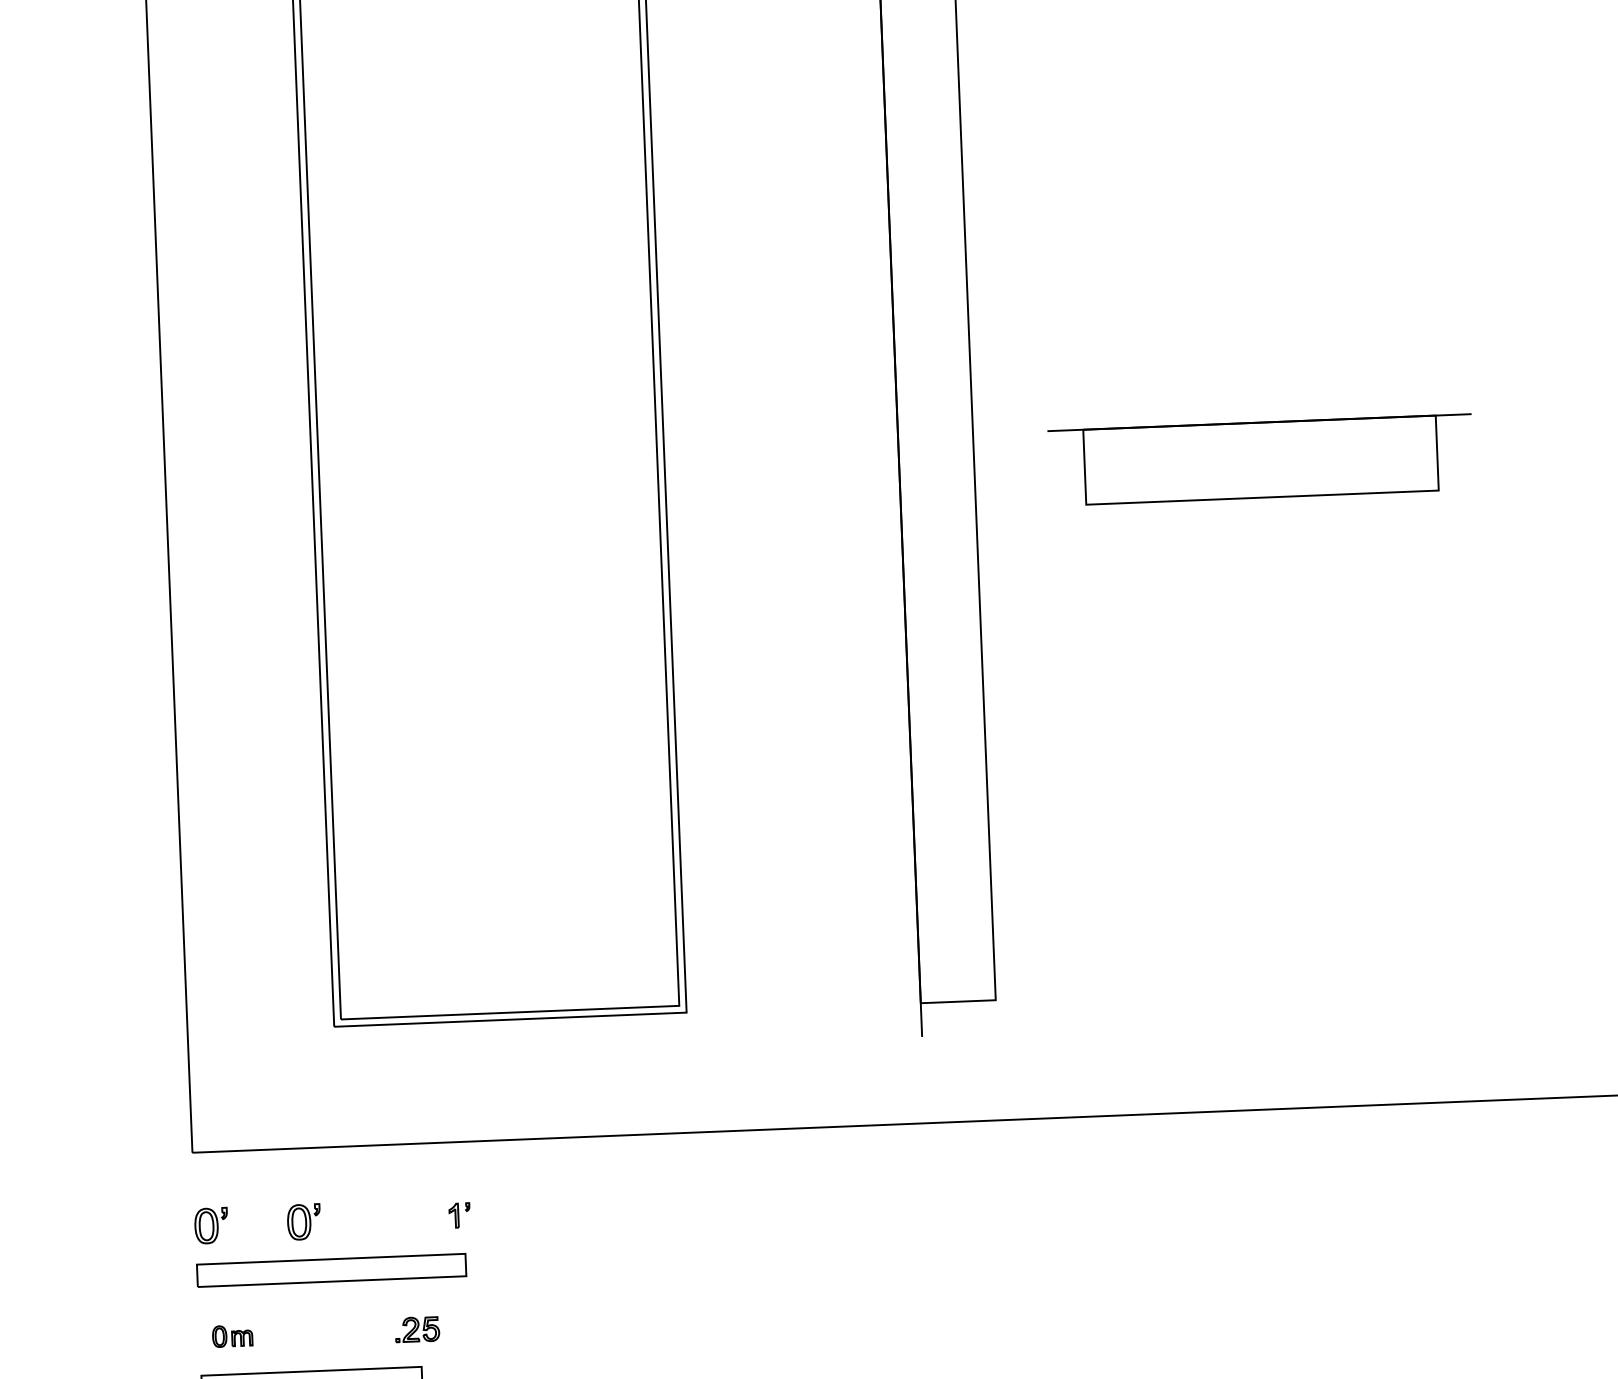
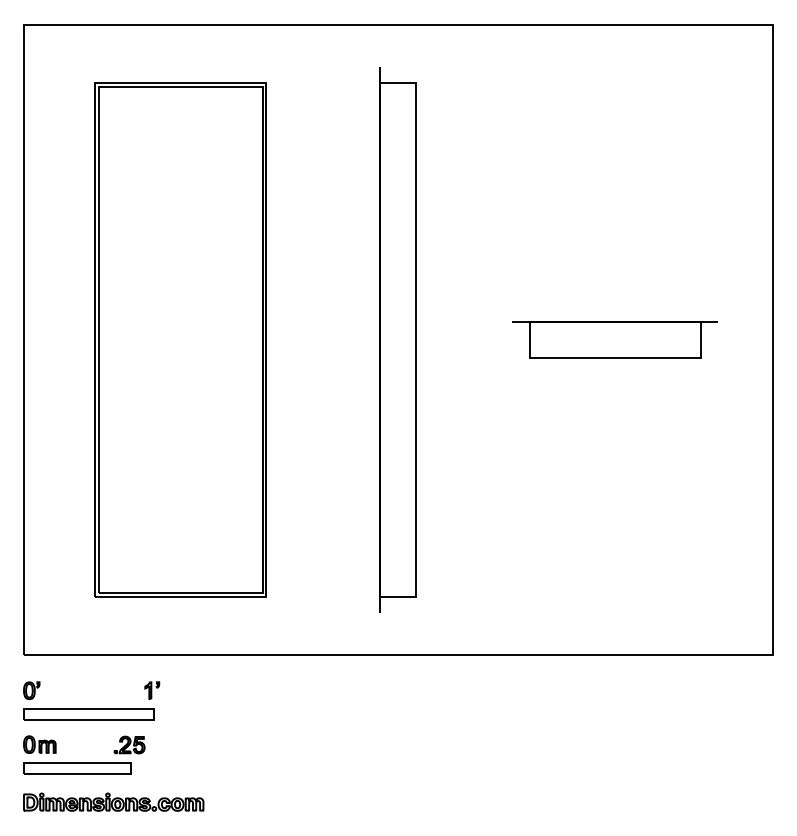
part: (1259, 459) -> (614, 339), moved
part: (460, 1215) -> (152, 690), size x1.43
part: (303, 1221) -> (76, 690), removed
part: (417, 1328) -> (129, 744), size x1.43
part: (231, 1335) -> (39, 744), size x1.67

